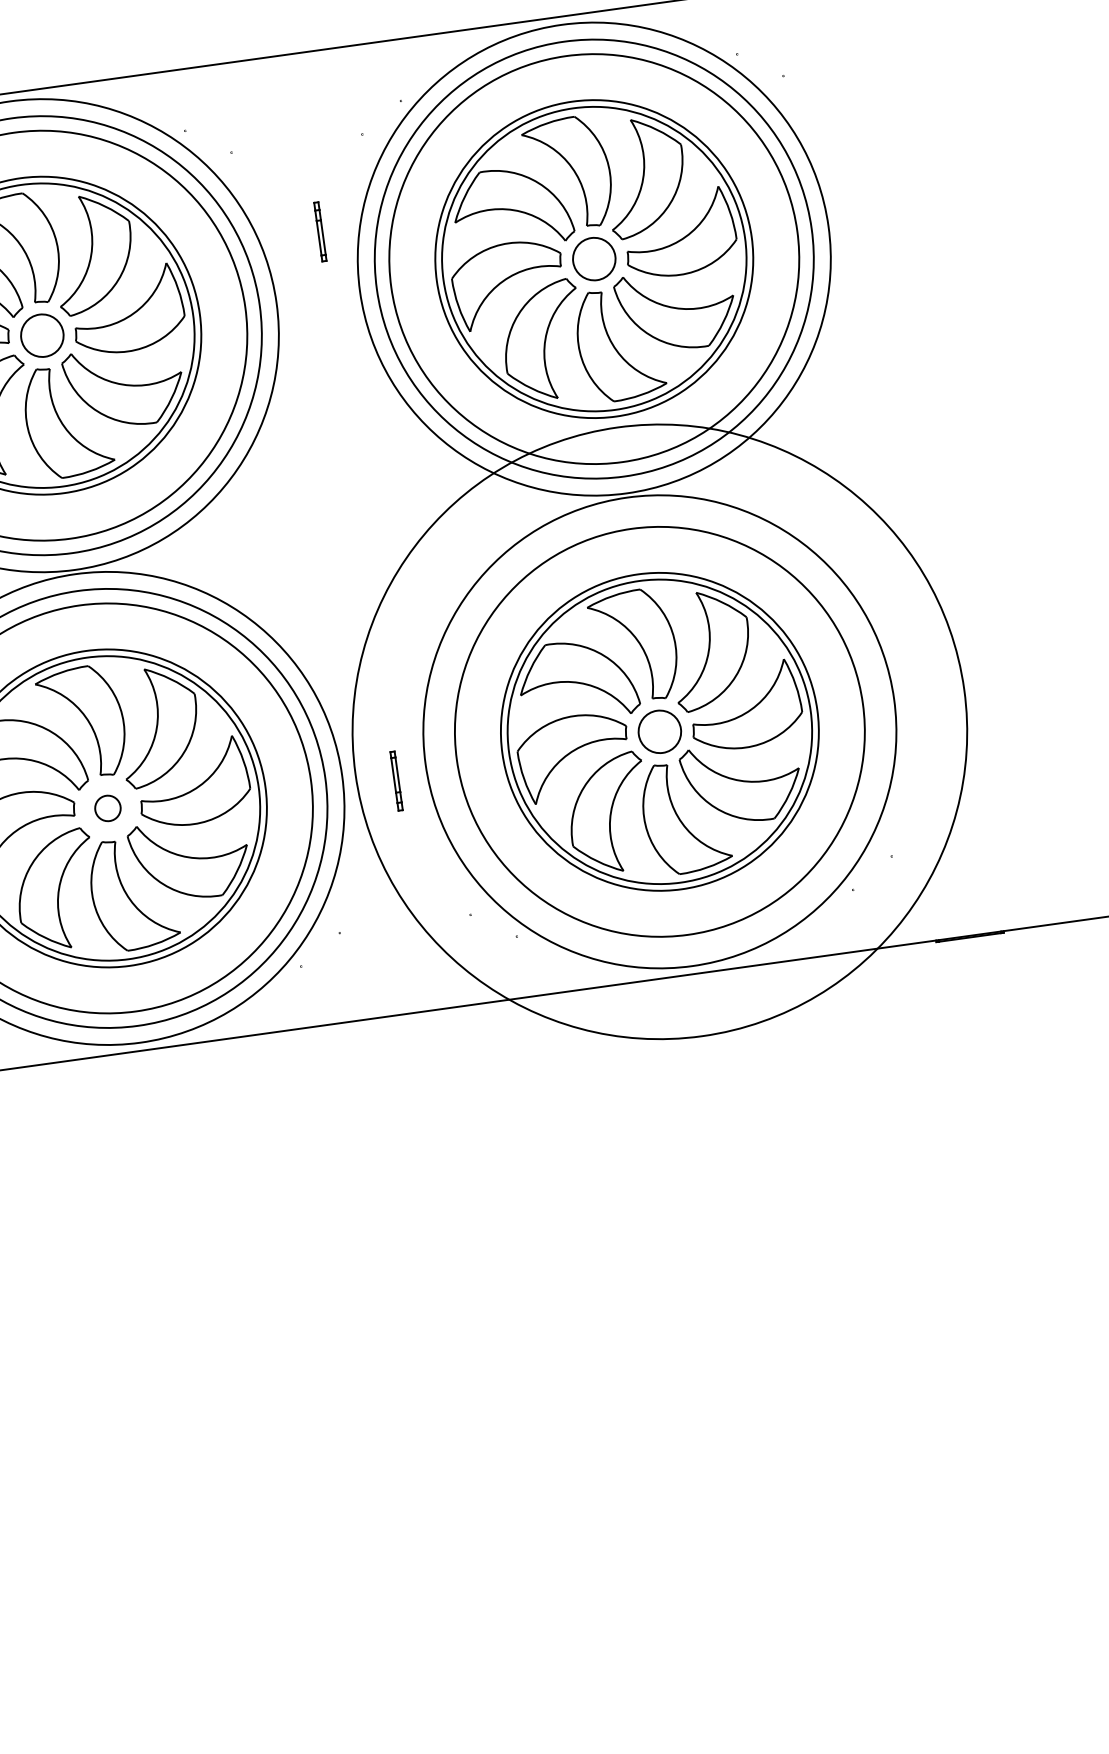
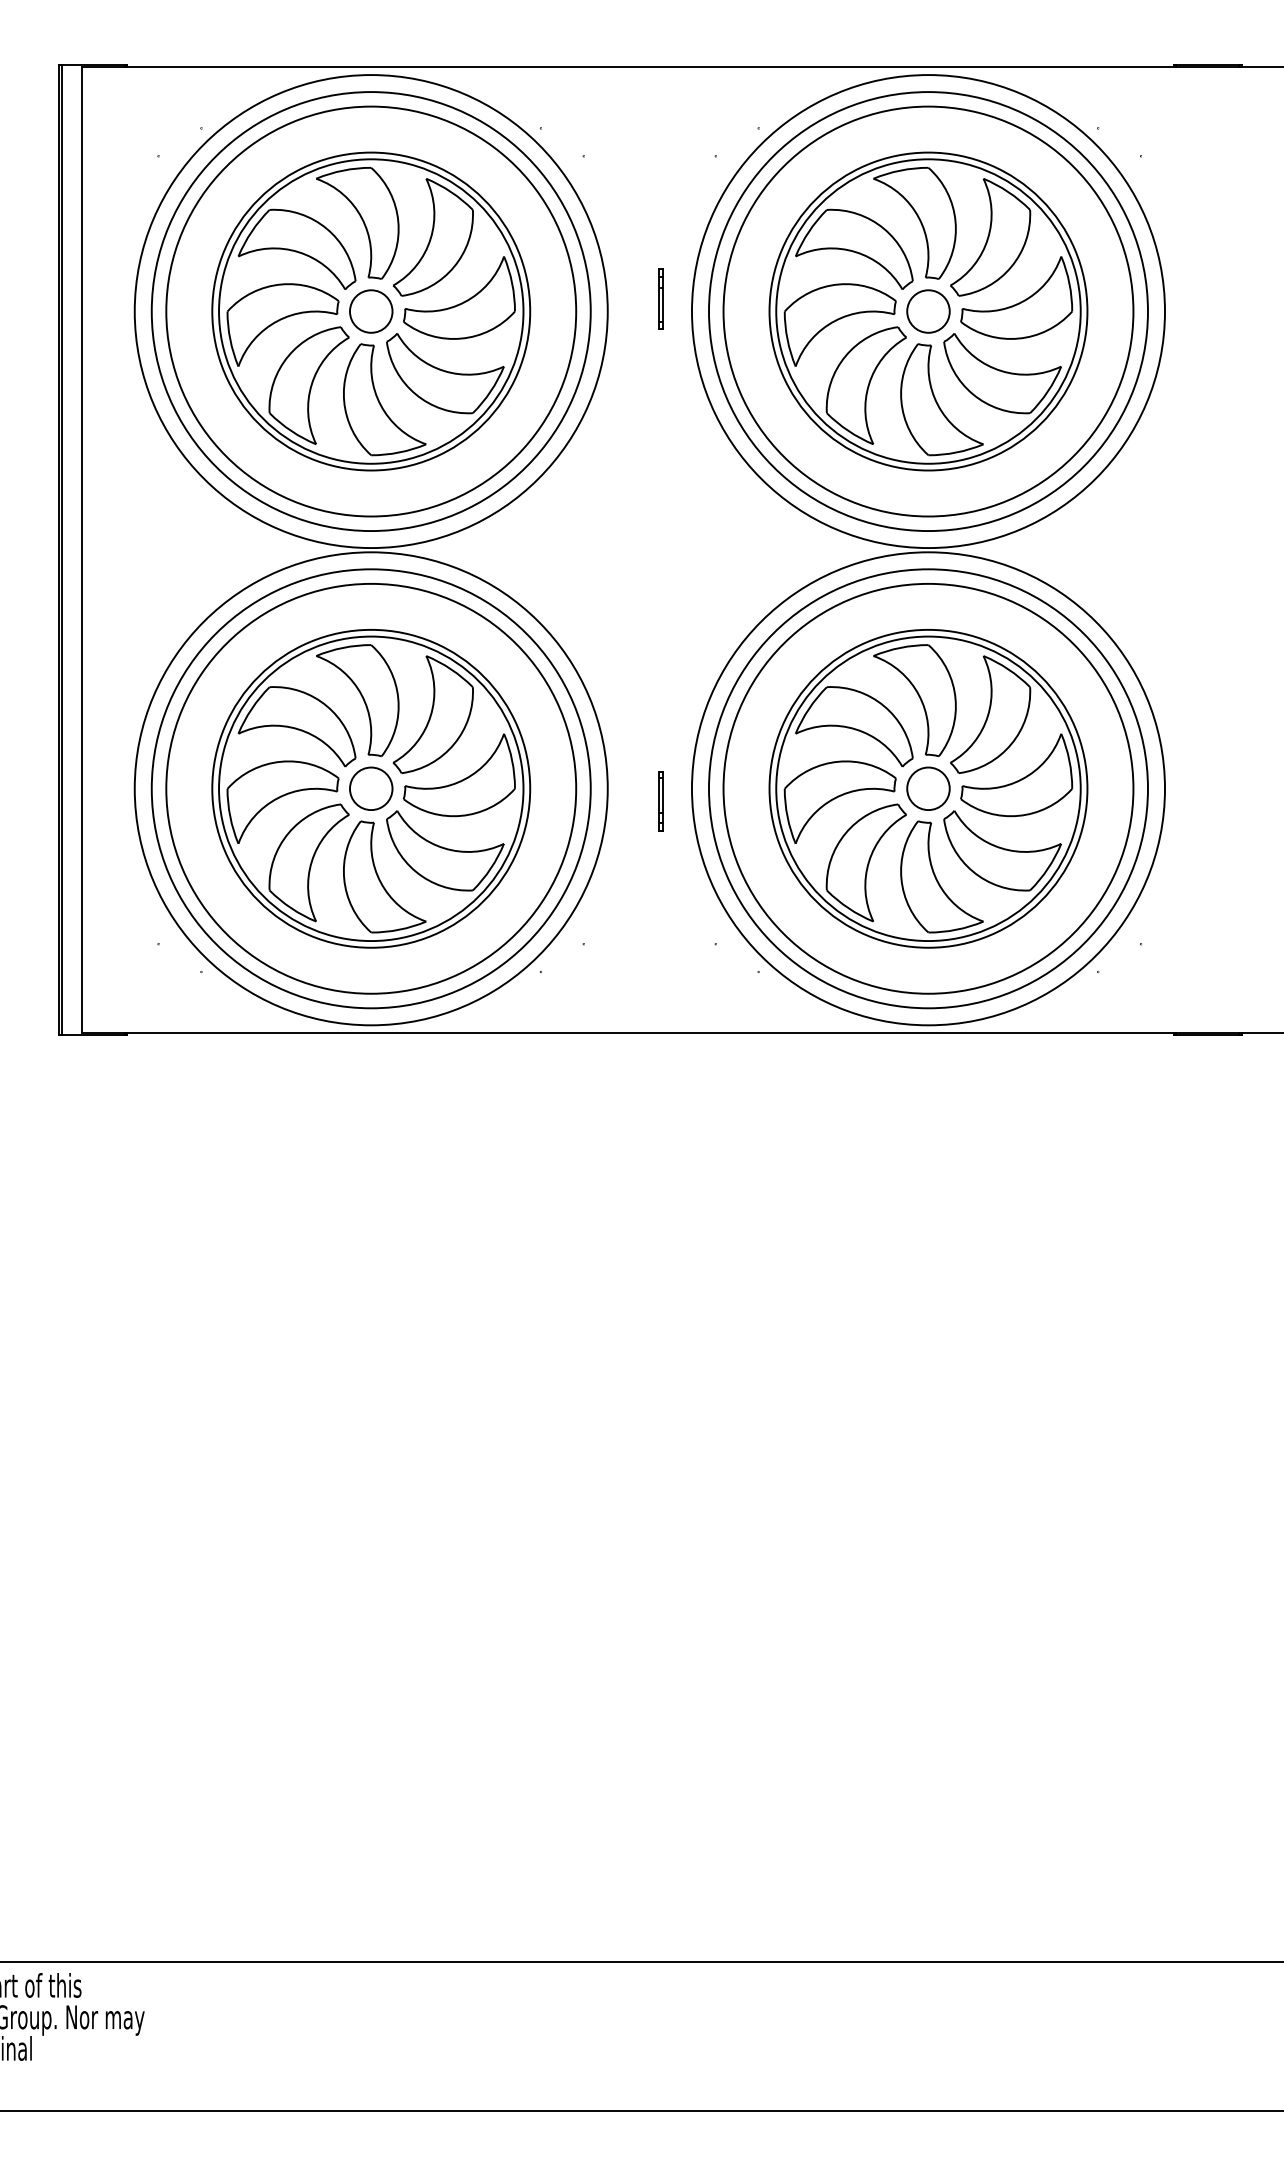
part: (319, 231) -> (660, 298), moved
circle: (659, 731) -> (928, 788), size x0.71
circle: (108, 808) -> (371, 788), size x1.67

